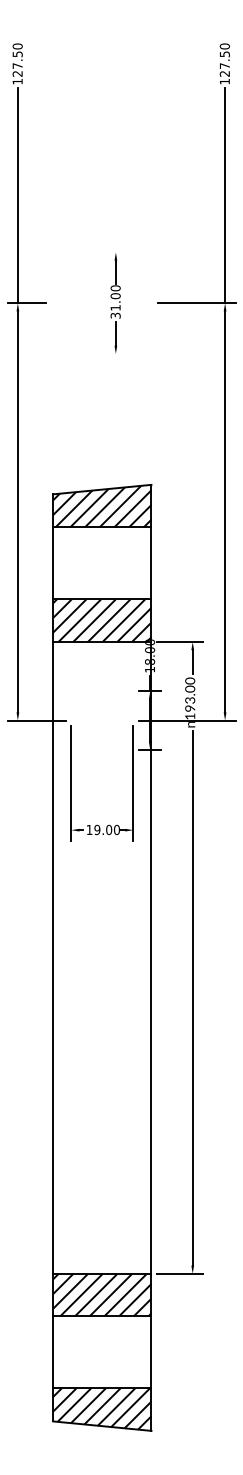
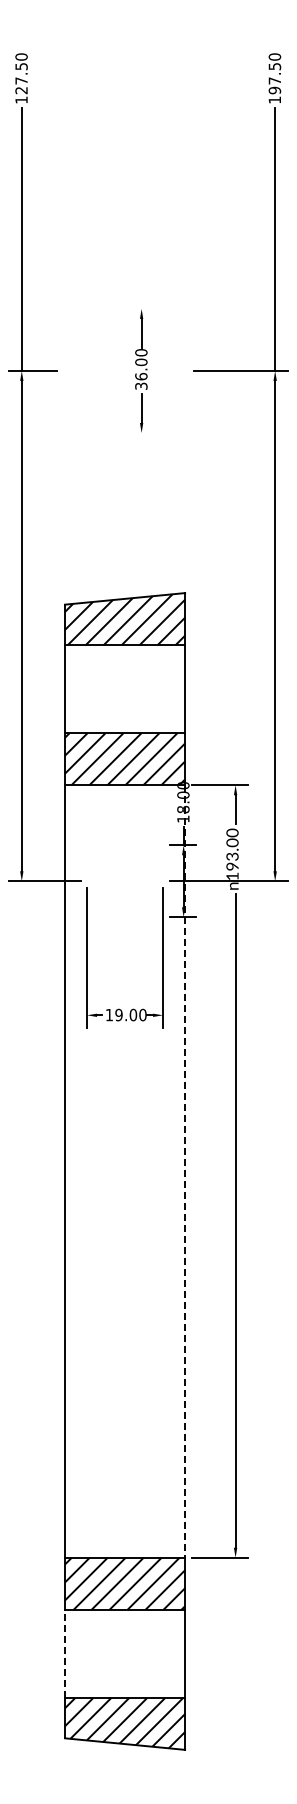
text: (224, 73) -> (274, 90), 127.50 -> 197.50
text: (115, 307) -> (141, 376), 31.00 -> 36.00
line: (151, 957) -> (185, 1171), solid -> dashed
line: (53, 1352) -> (65, 1653), solid -> dashed

